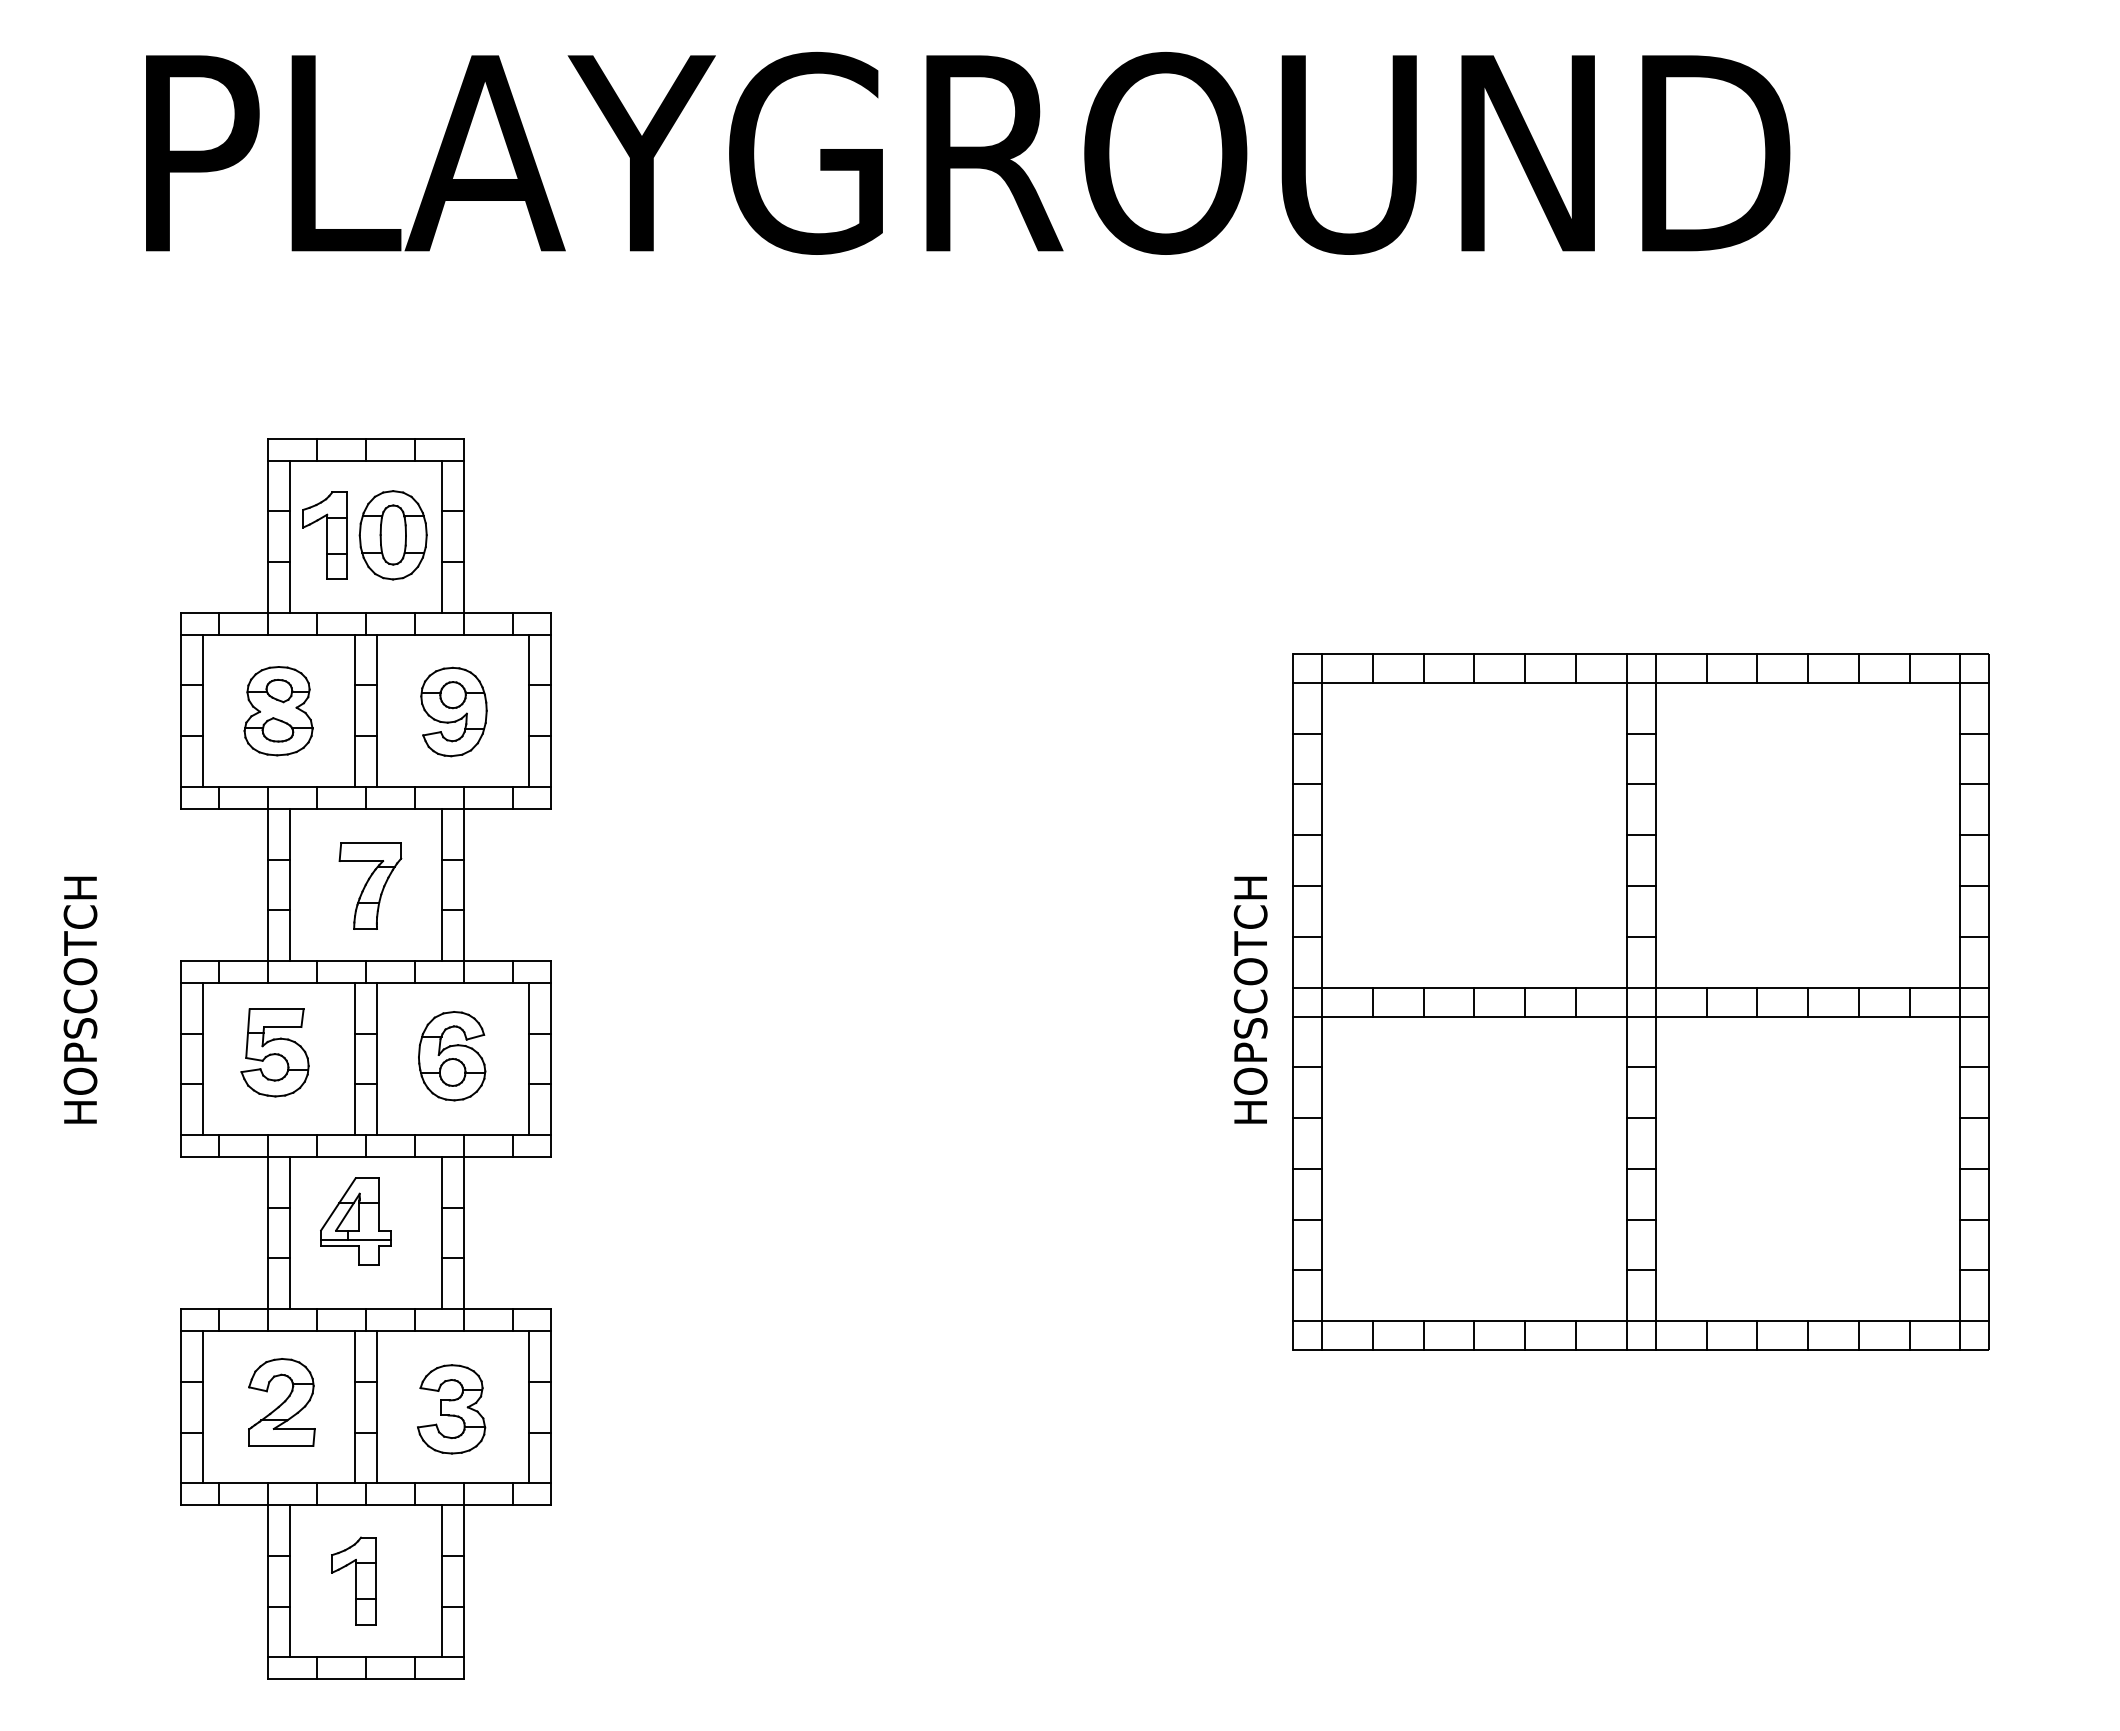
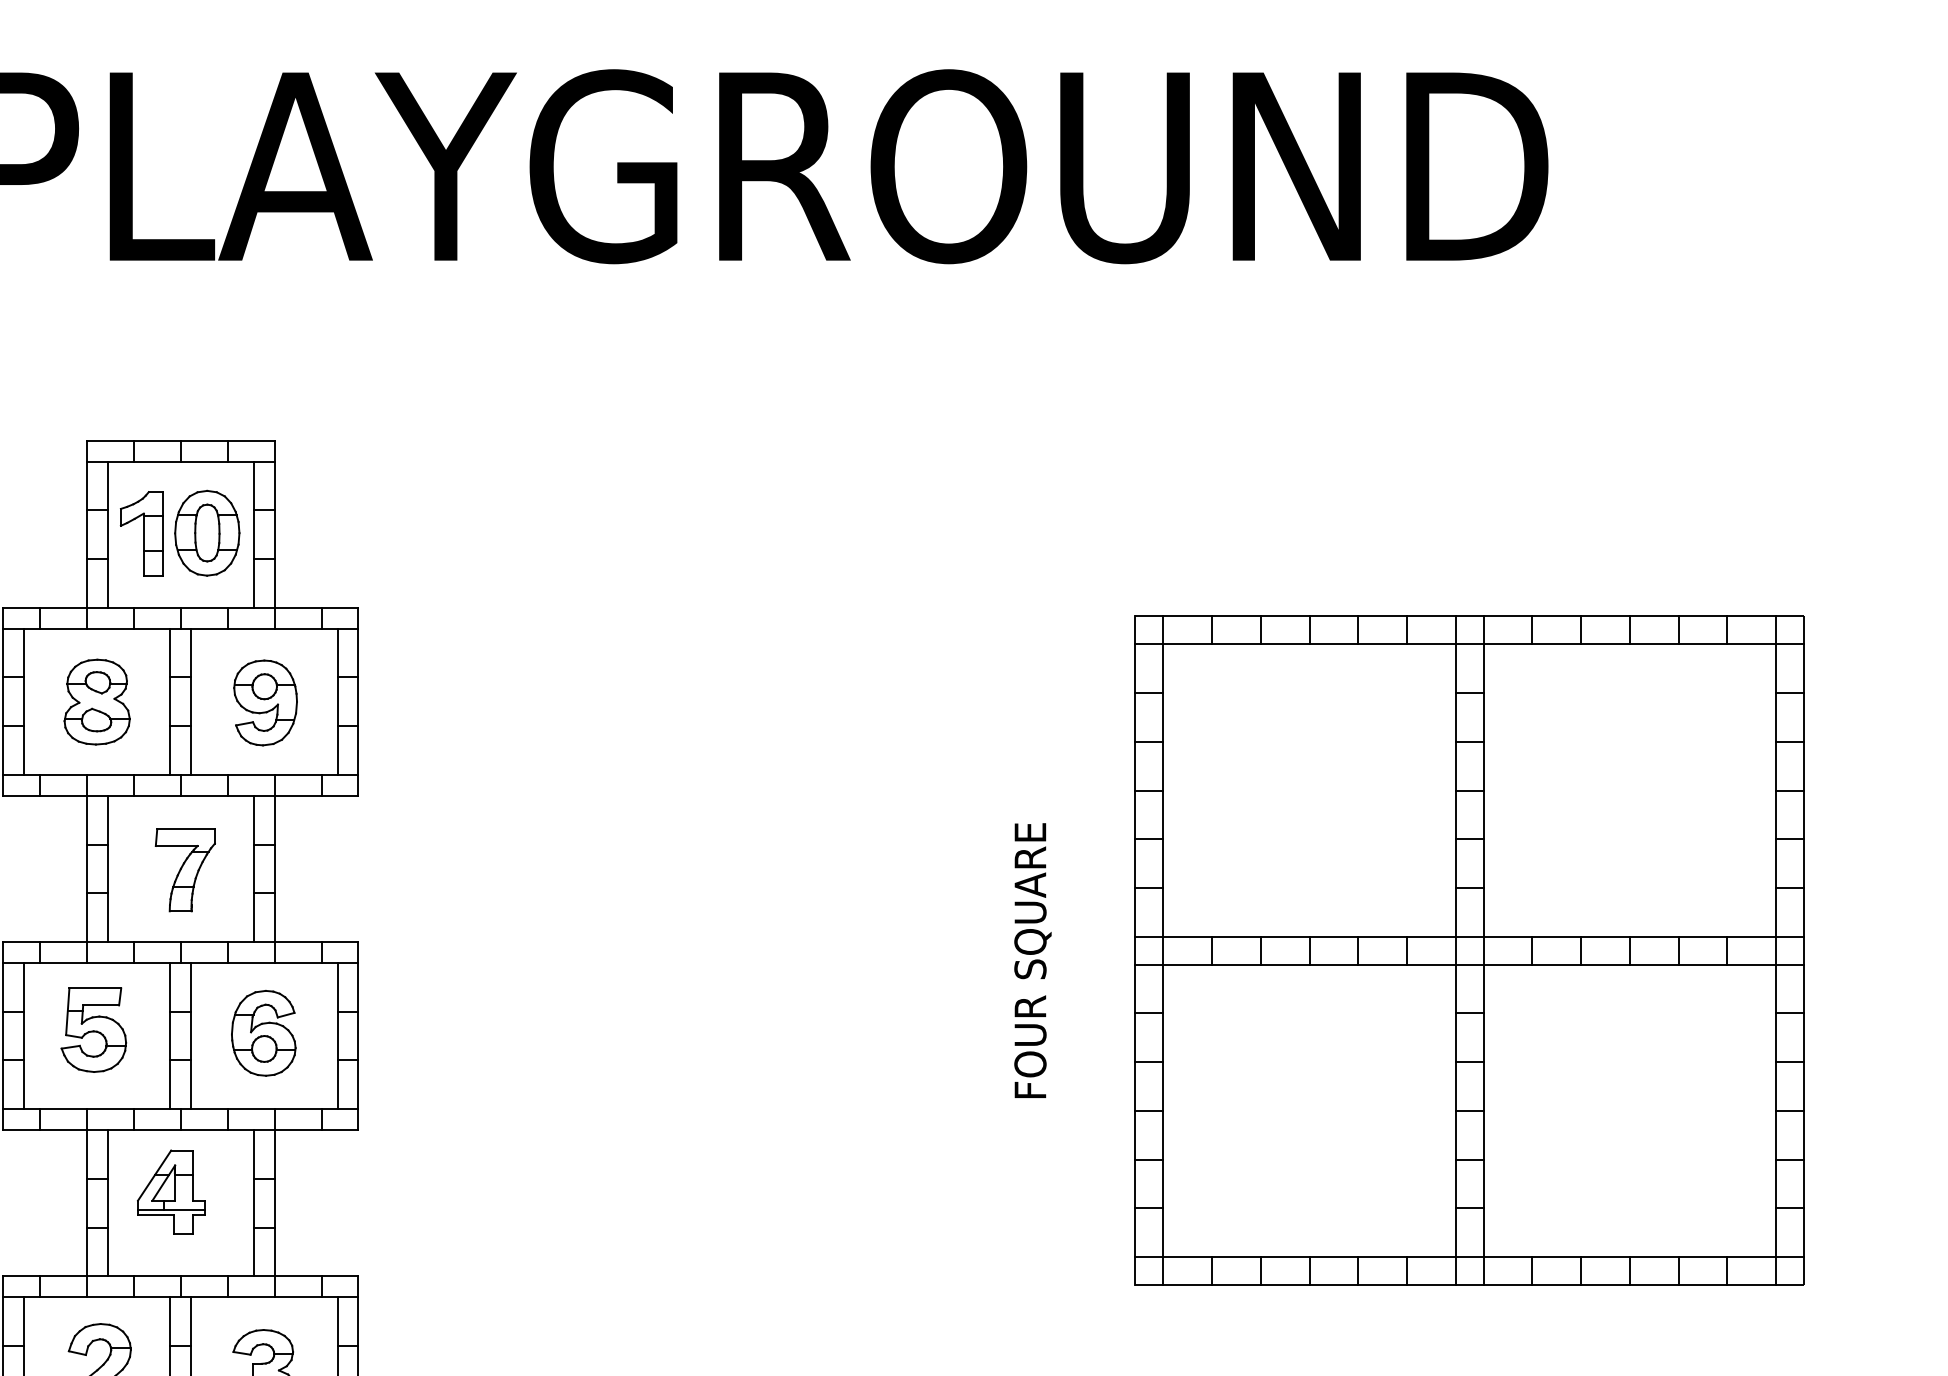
text: (1252, 978) -> (1032, 958), HOPSCOTCH -> FOUR SQUARE
part: (1640, 1001) -> (1468, 950), moved

